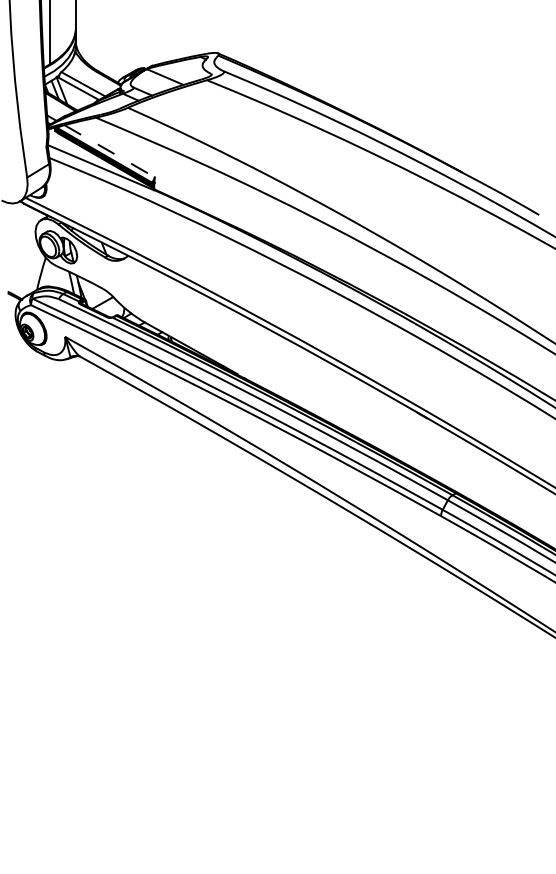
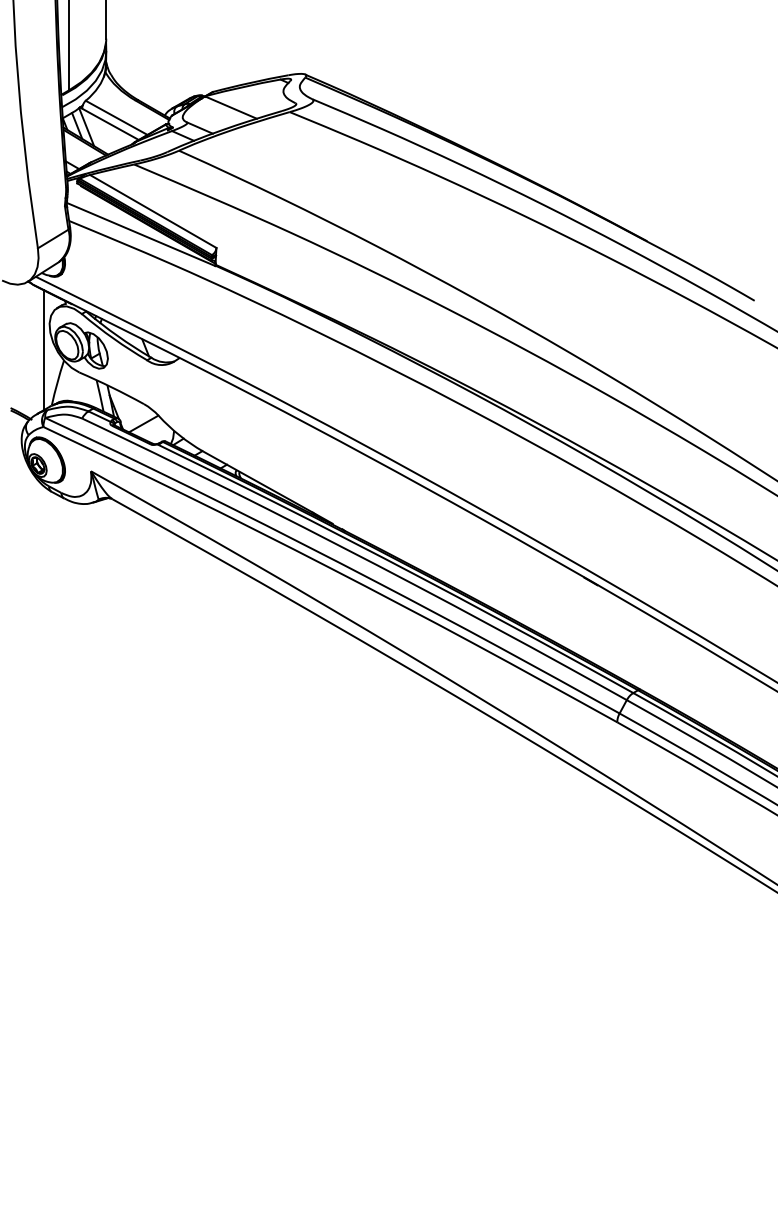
line: (109, 151) -> (153, 211), dashed -> solid
line: (31, 250) -> (44, 350), added

